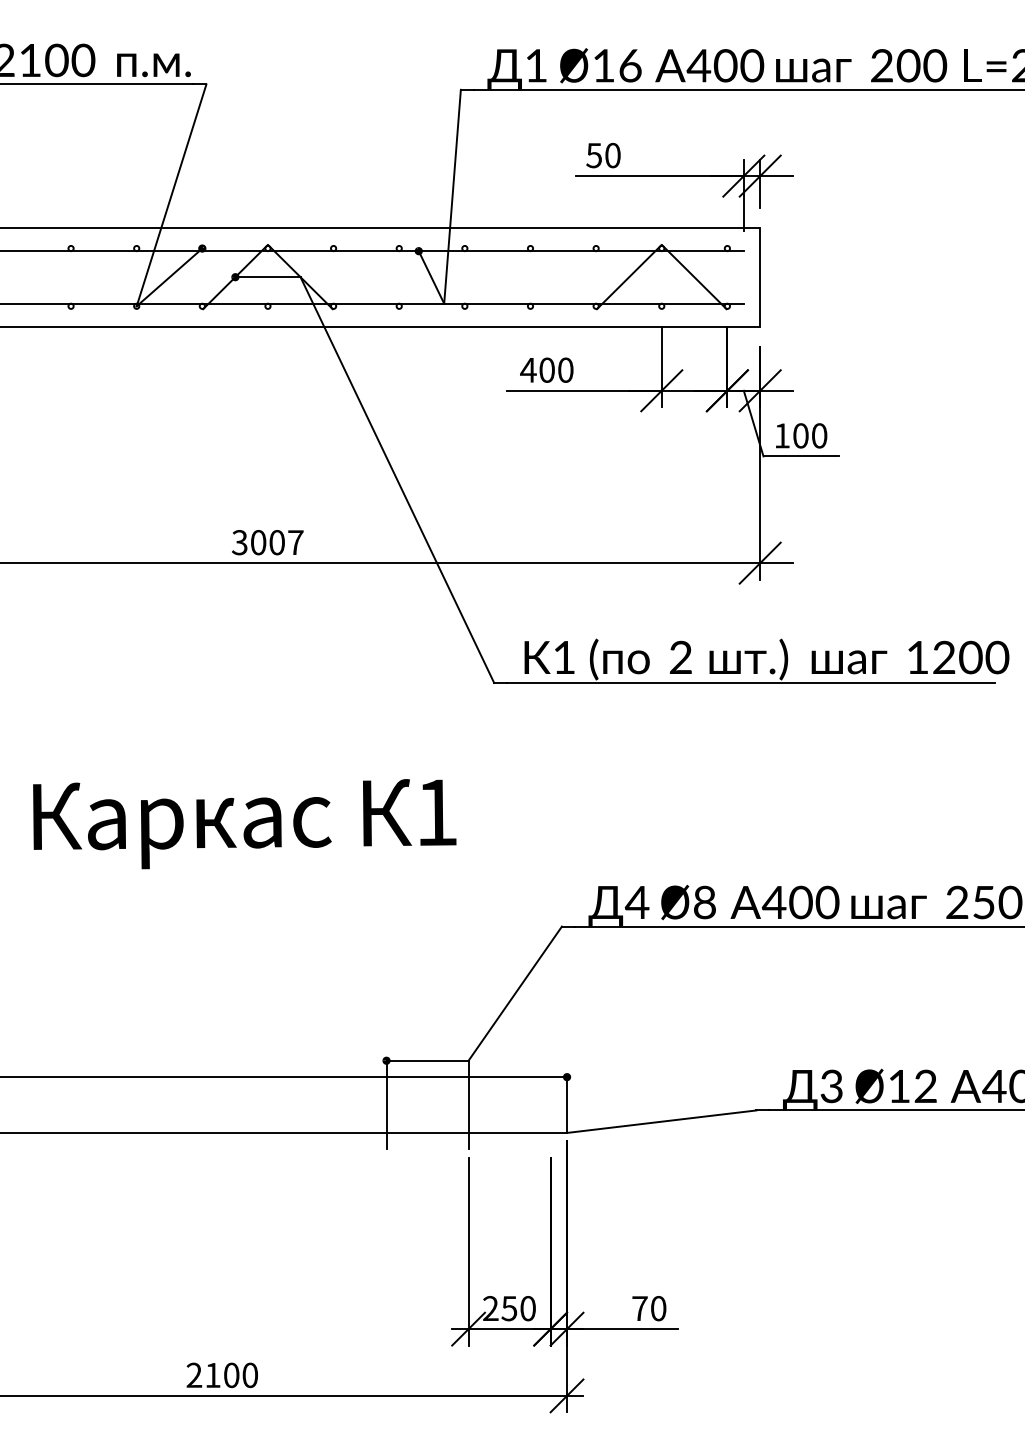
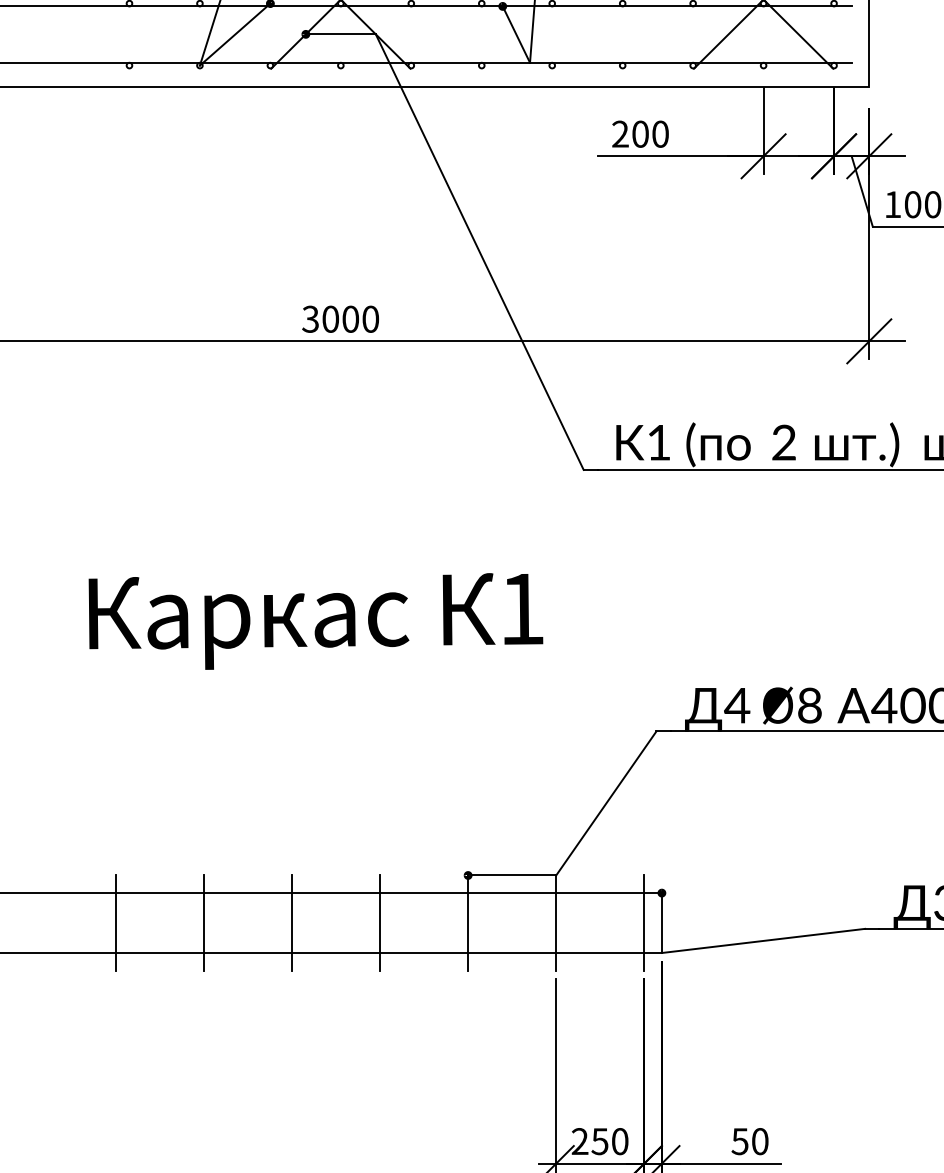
text: (528, 369) -> (620, 133), 400 -> 200
text: (295, 542) -> (370, 319), 3007 -> 3000
line: (58, 1104) -> (115, 922), added
line: (140, 1104) -> (204, 922), added
line: (222, 1104) -> (292, 922), added
line: (304, 1104) -> (380, 922), added
line: (550, 1104) -> (644, 922), added
text: (639, 1308) -> (739, 1141), 70 -> 50

